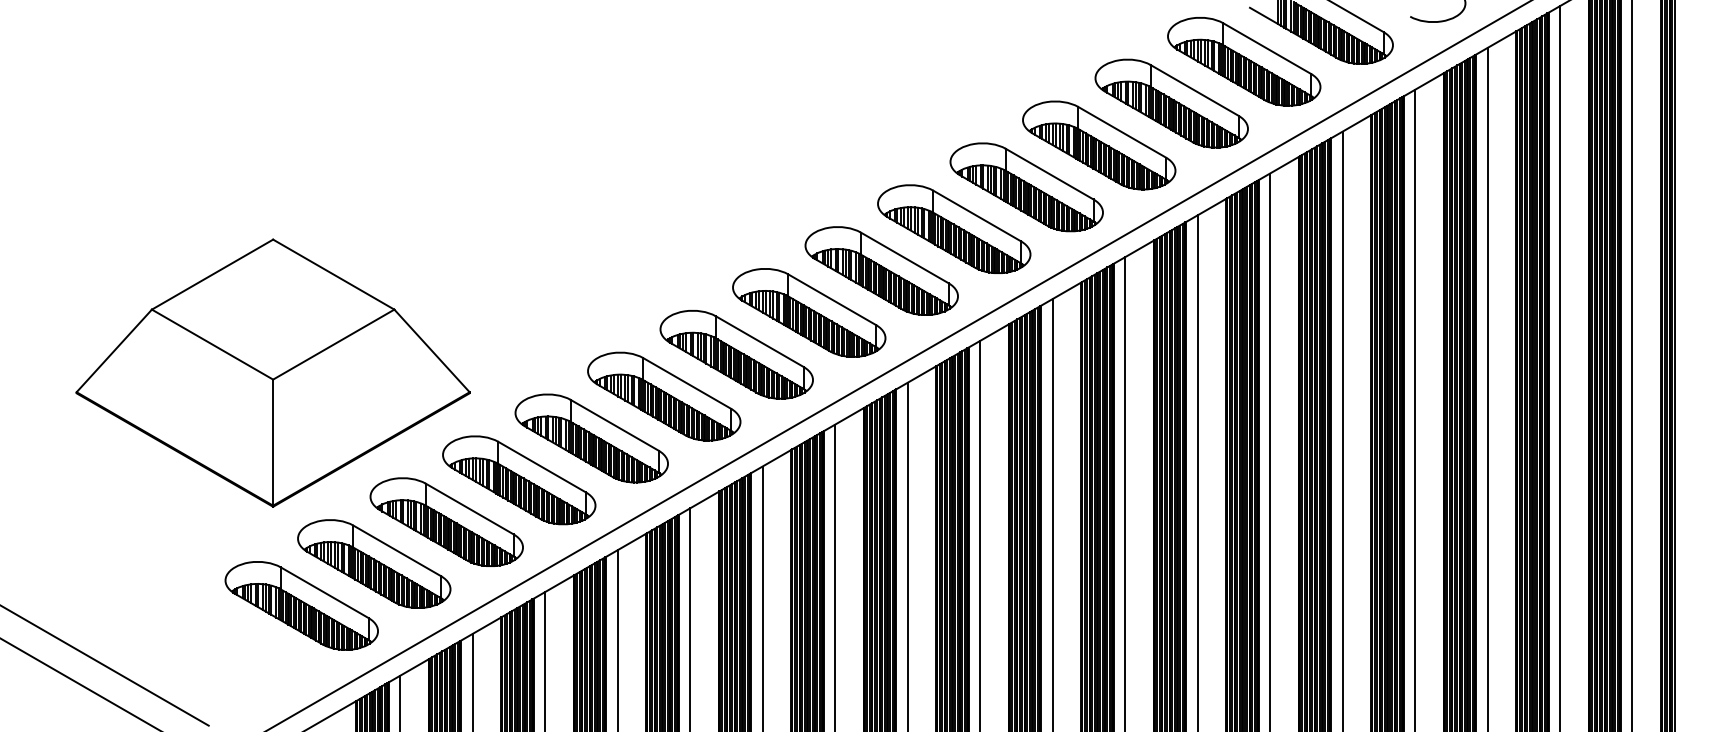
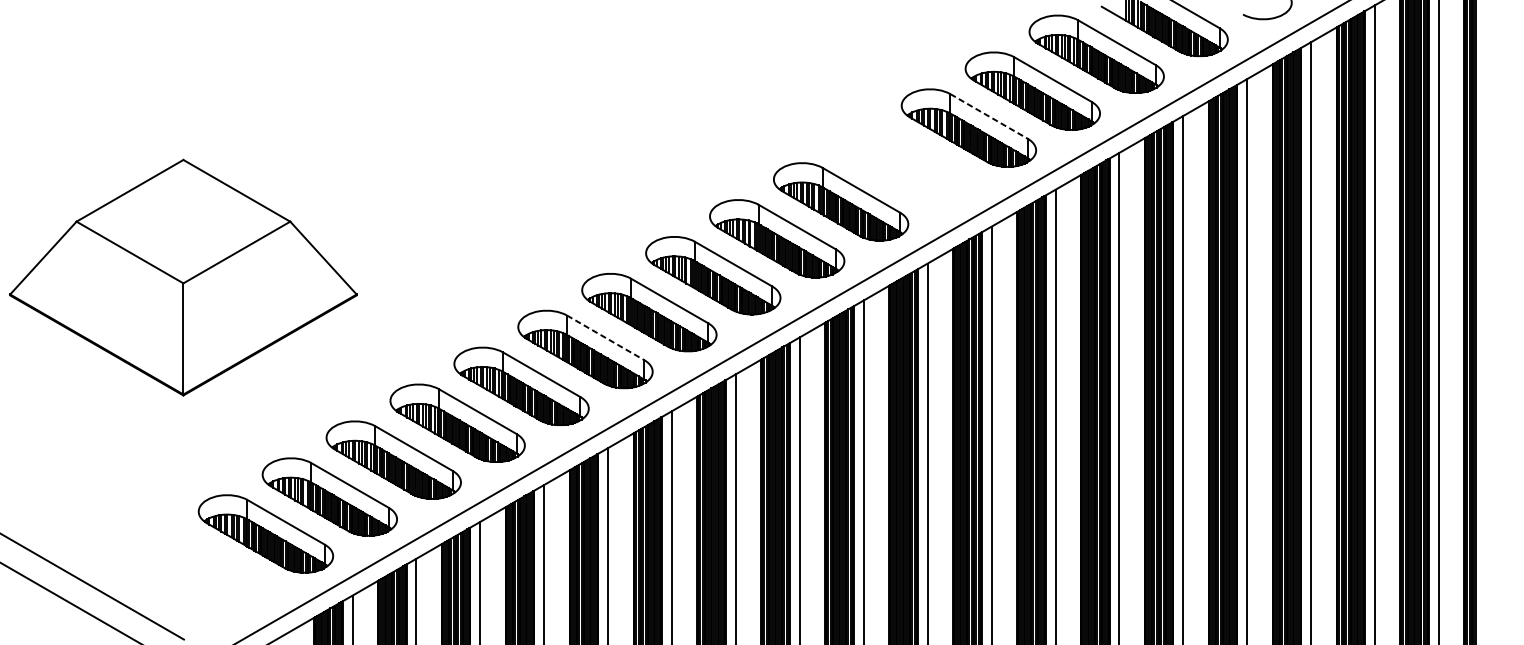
line: (1122, 132) -> (989, 116), solid -> dashed
part: (1026, 187) -> (904, 165), removed
part: (272, 372) -> (182, 277), moved
line: (687, 383) -> (605, 337), solid -> dashed

